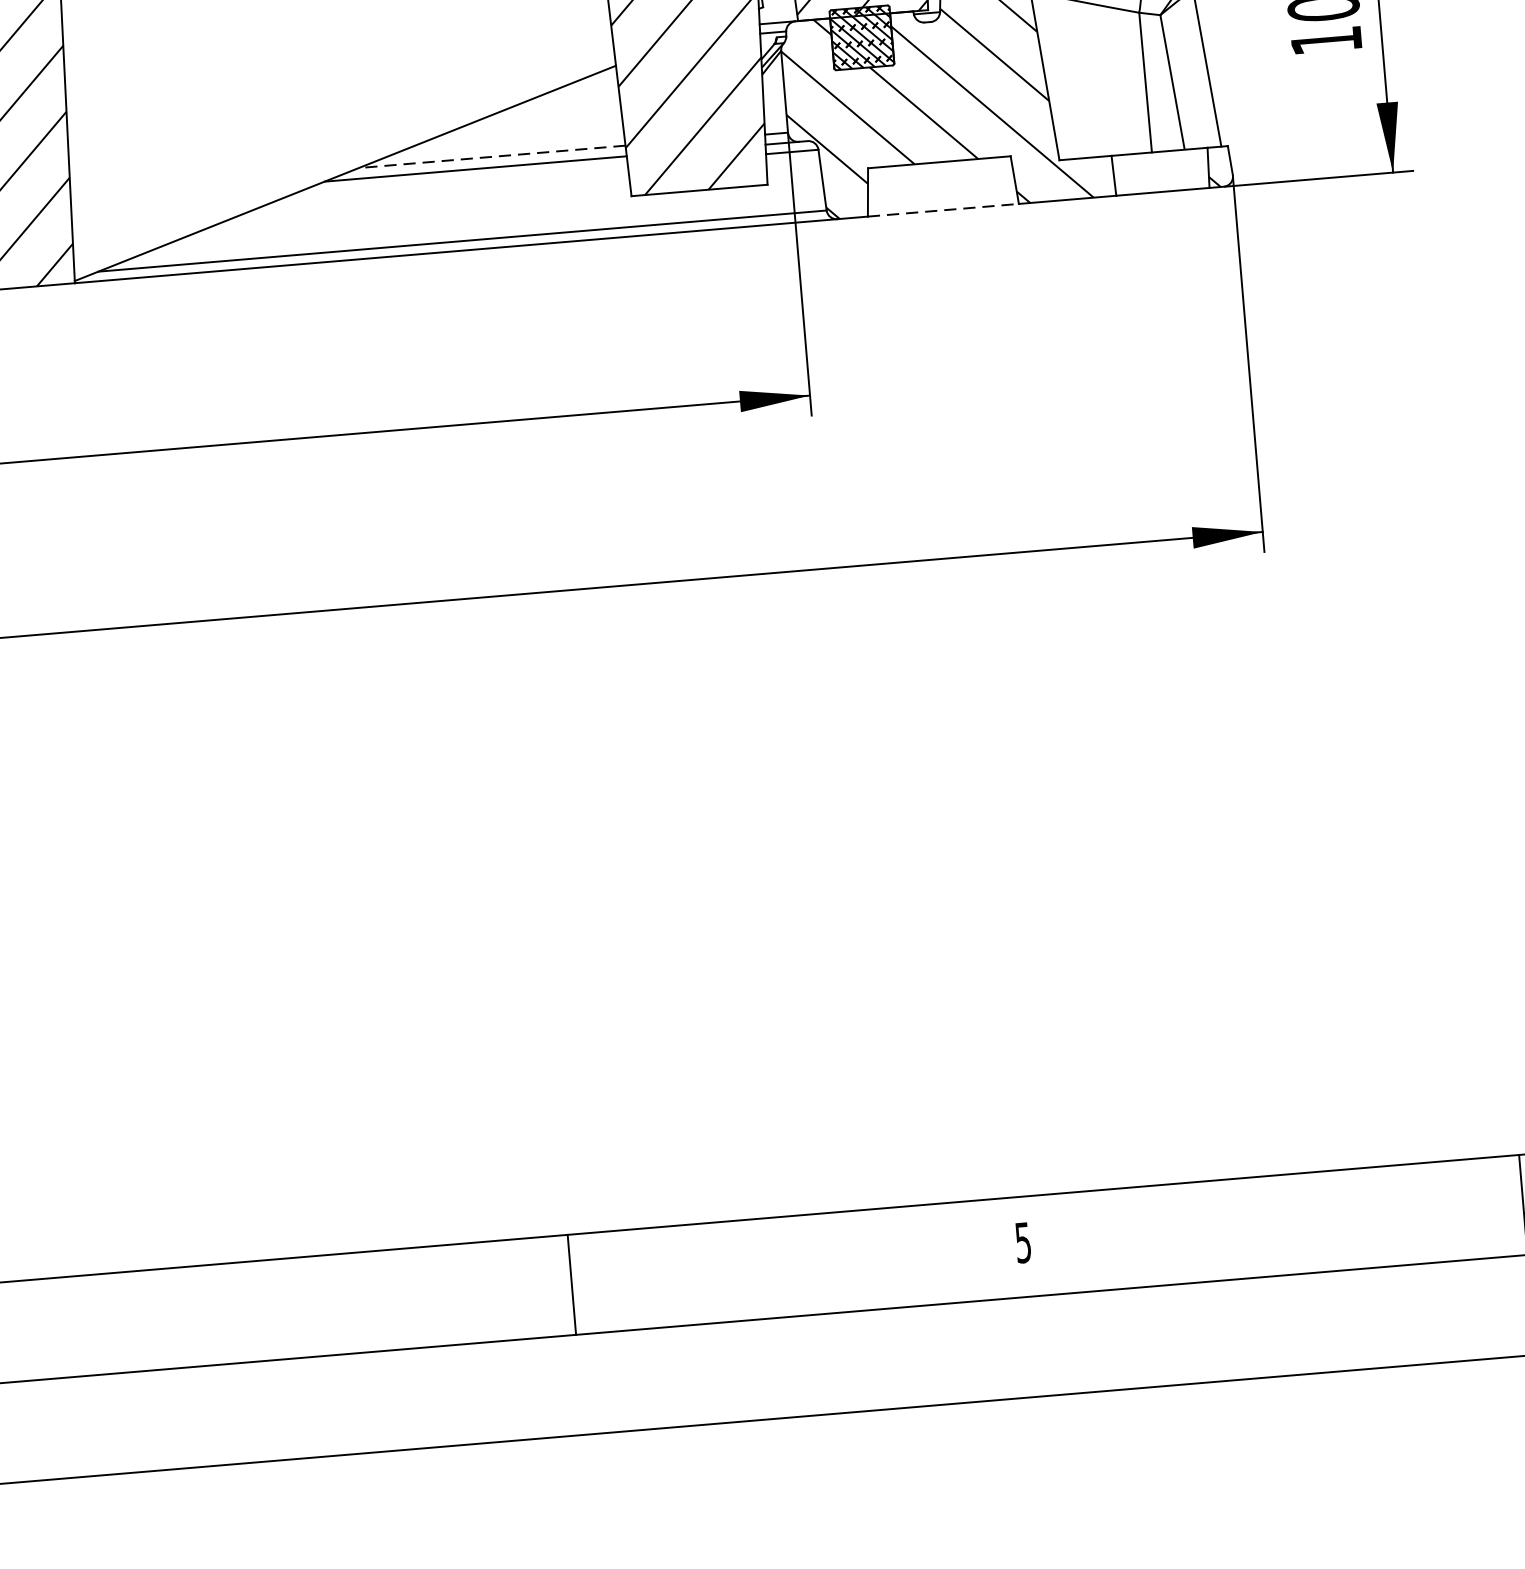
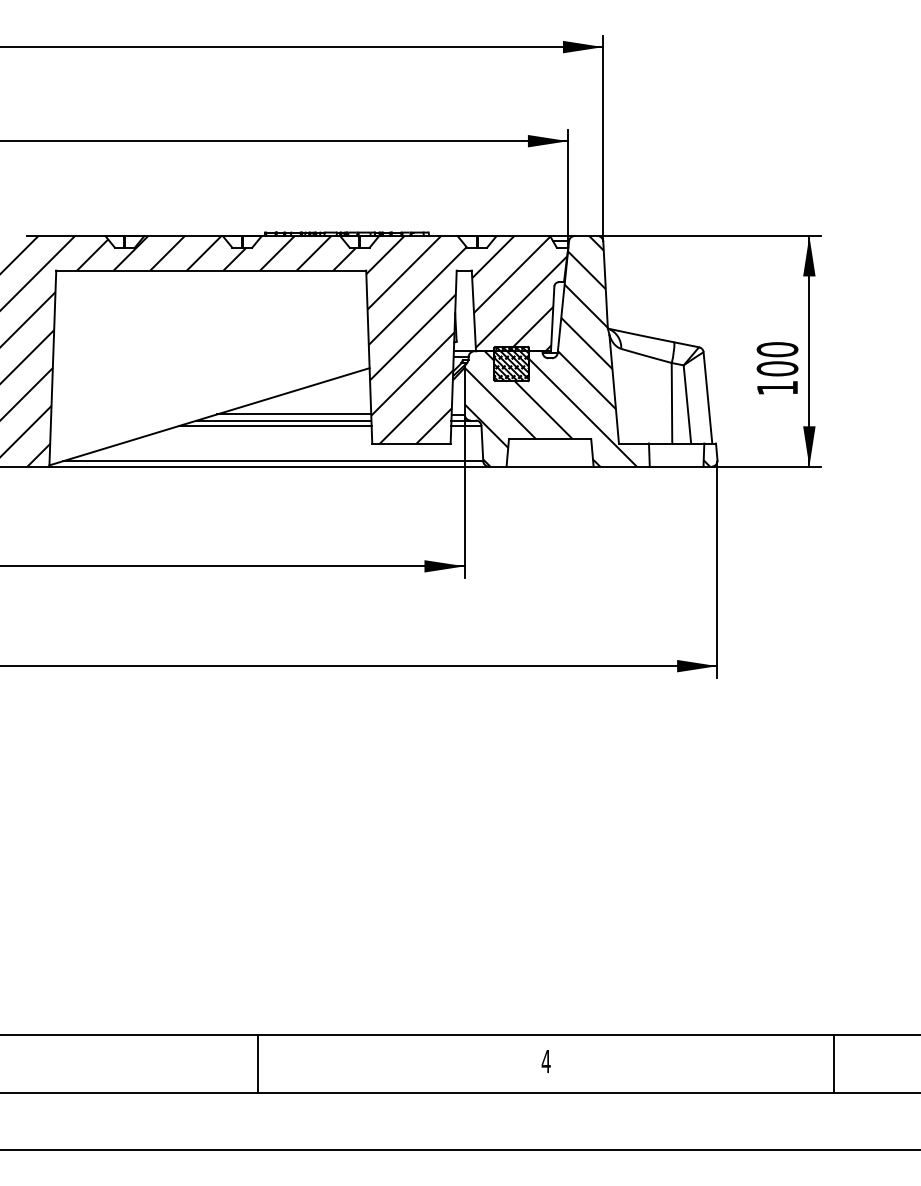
line: (492, 157) -> (294, 414), dashed -> solid
line: (461, 178) -> (275, 425), added
line: (944, 209) -> (550, 466), dashed -> solid
text: (1022, 1242) -> (545, 1061), 5 -> 4
line: (571, 1284) -> (257, 1063), moved

